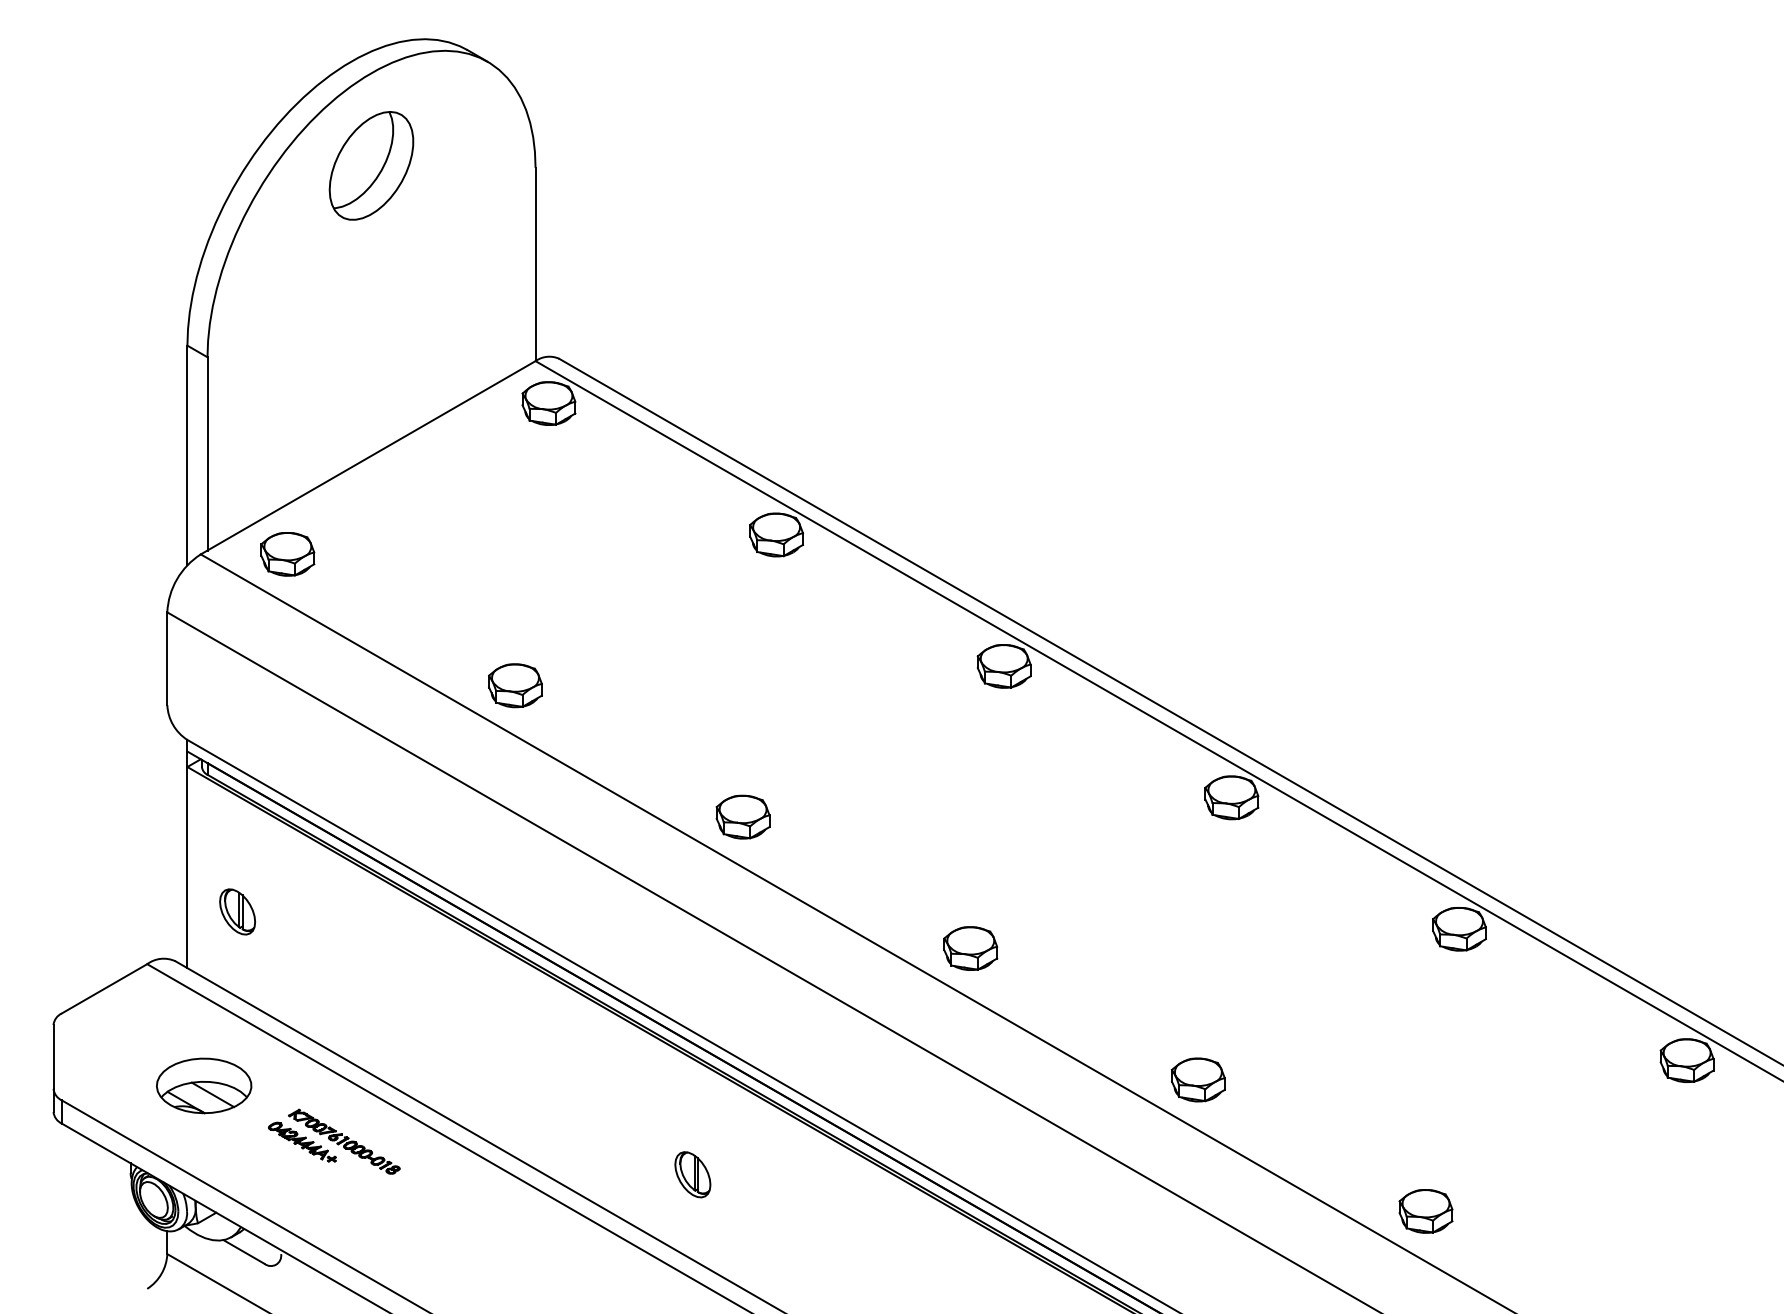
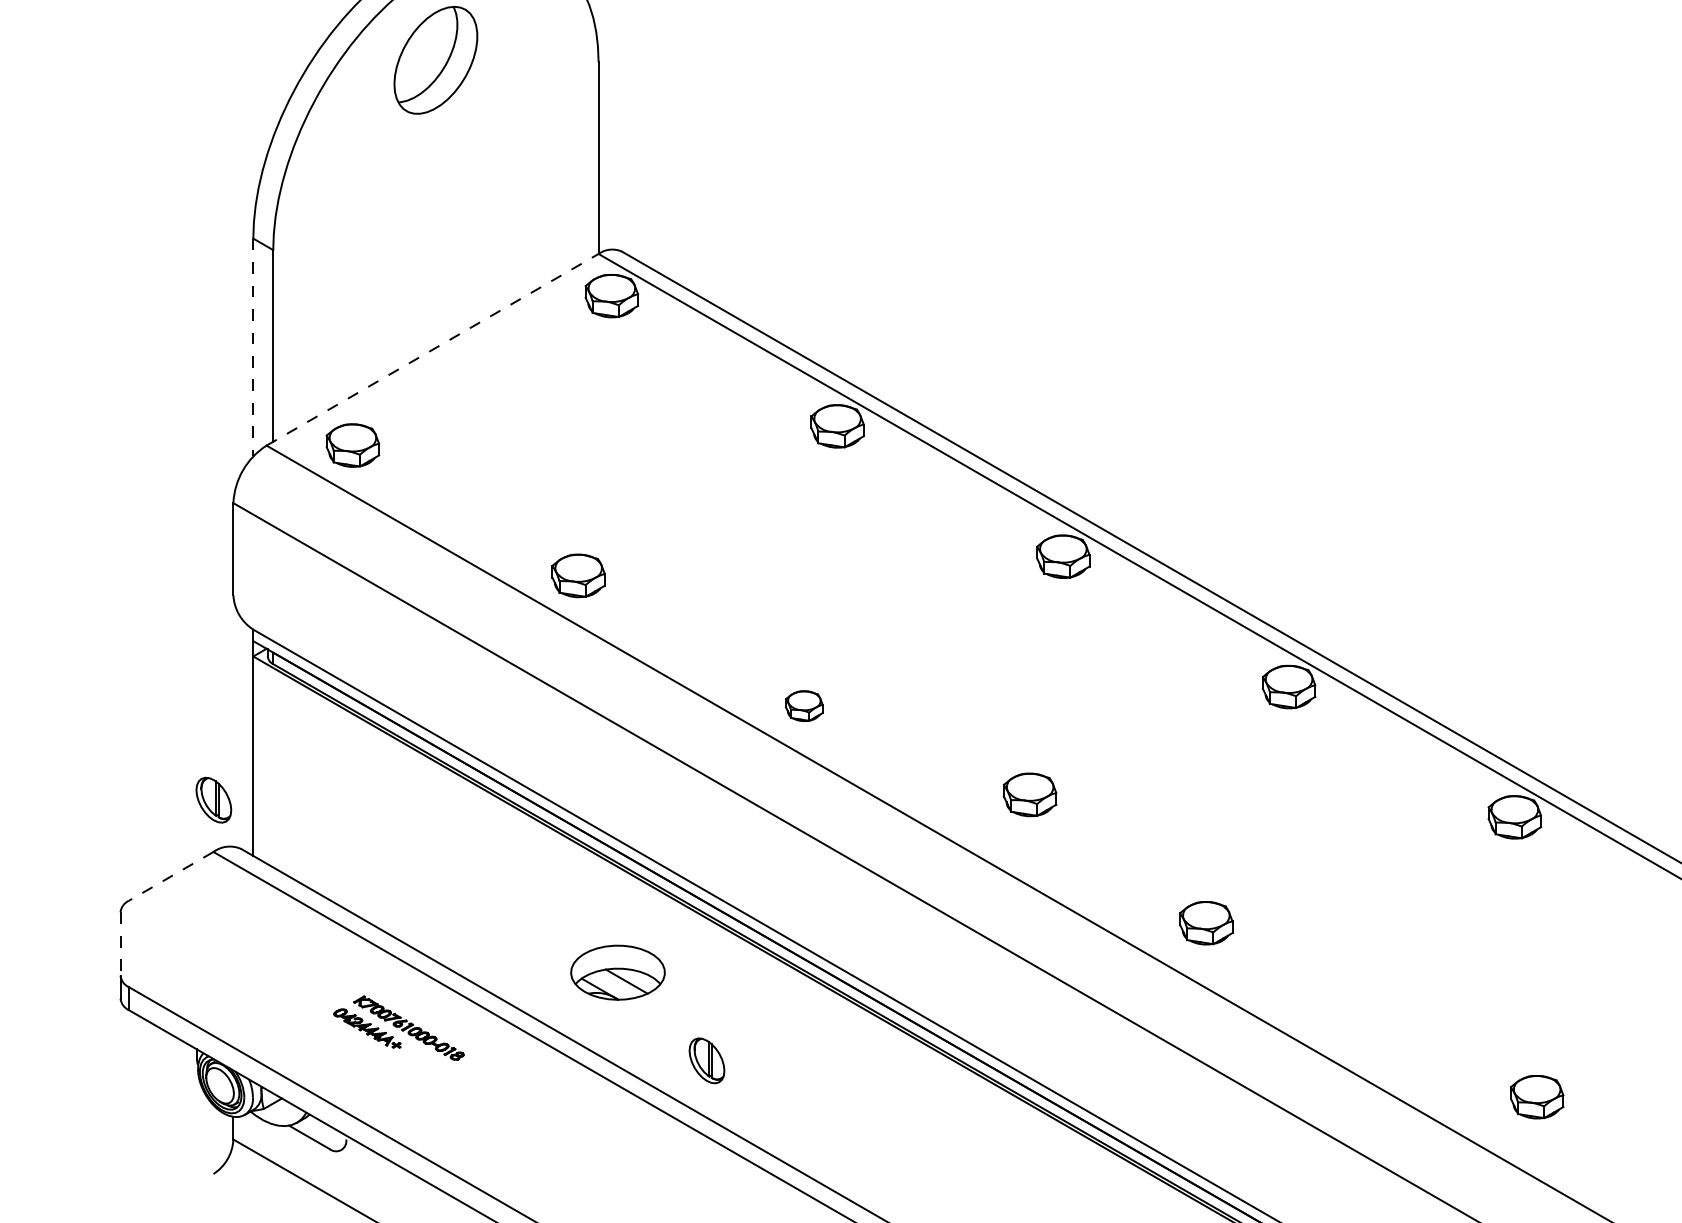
line: (187, 455) -> (253, 347), solid -> dashed
line: (368, 457) -> (432, 349), solid -> dashed
part: (742, 816) -> (803, 705), size x0.7
part: (237, 911) -> (213, 799), moved
part: (970, 948) -> (1029, 794), moved
line: (104, 989) -> (171, 877), solid -> dashed
line: (53, 1056) -> (120, 943), solid -> dashed
part: (1198, 1079) -> (1206, 922), moved
part: (204, 1085) -> (618, 972), moved
part: (692, 1174) -> (706, 1060), moved
part: (1425, 1211) -> (1536, 1097), moved

